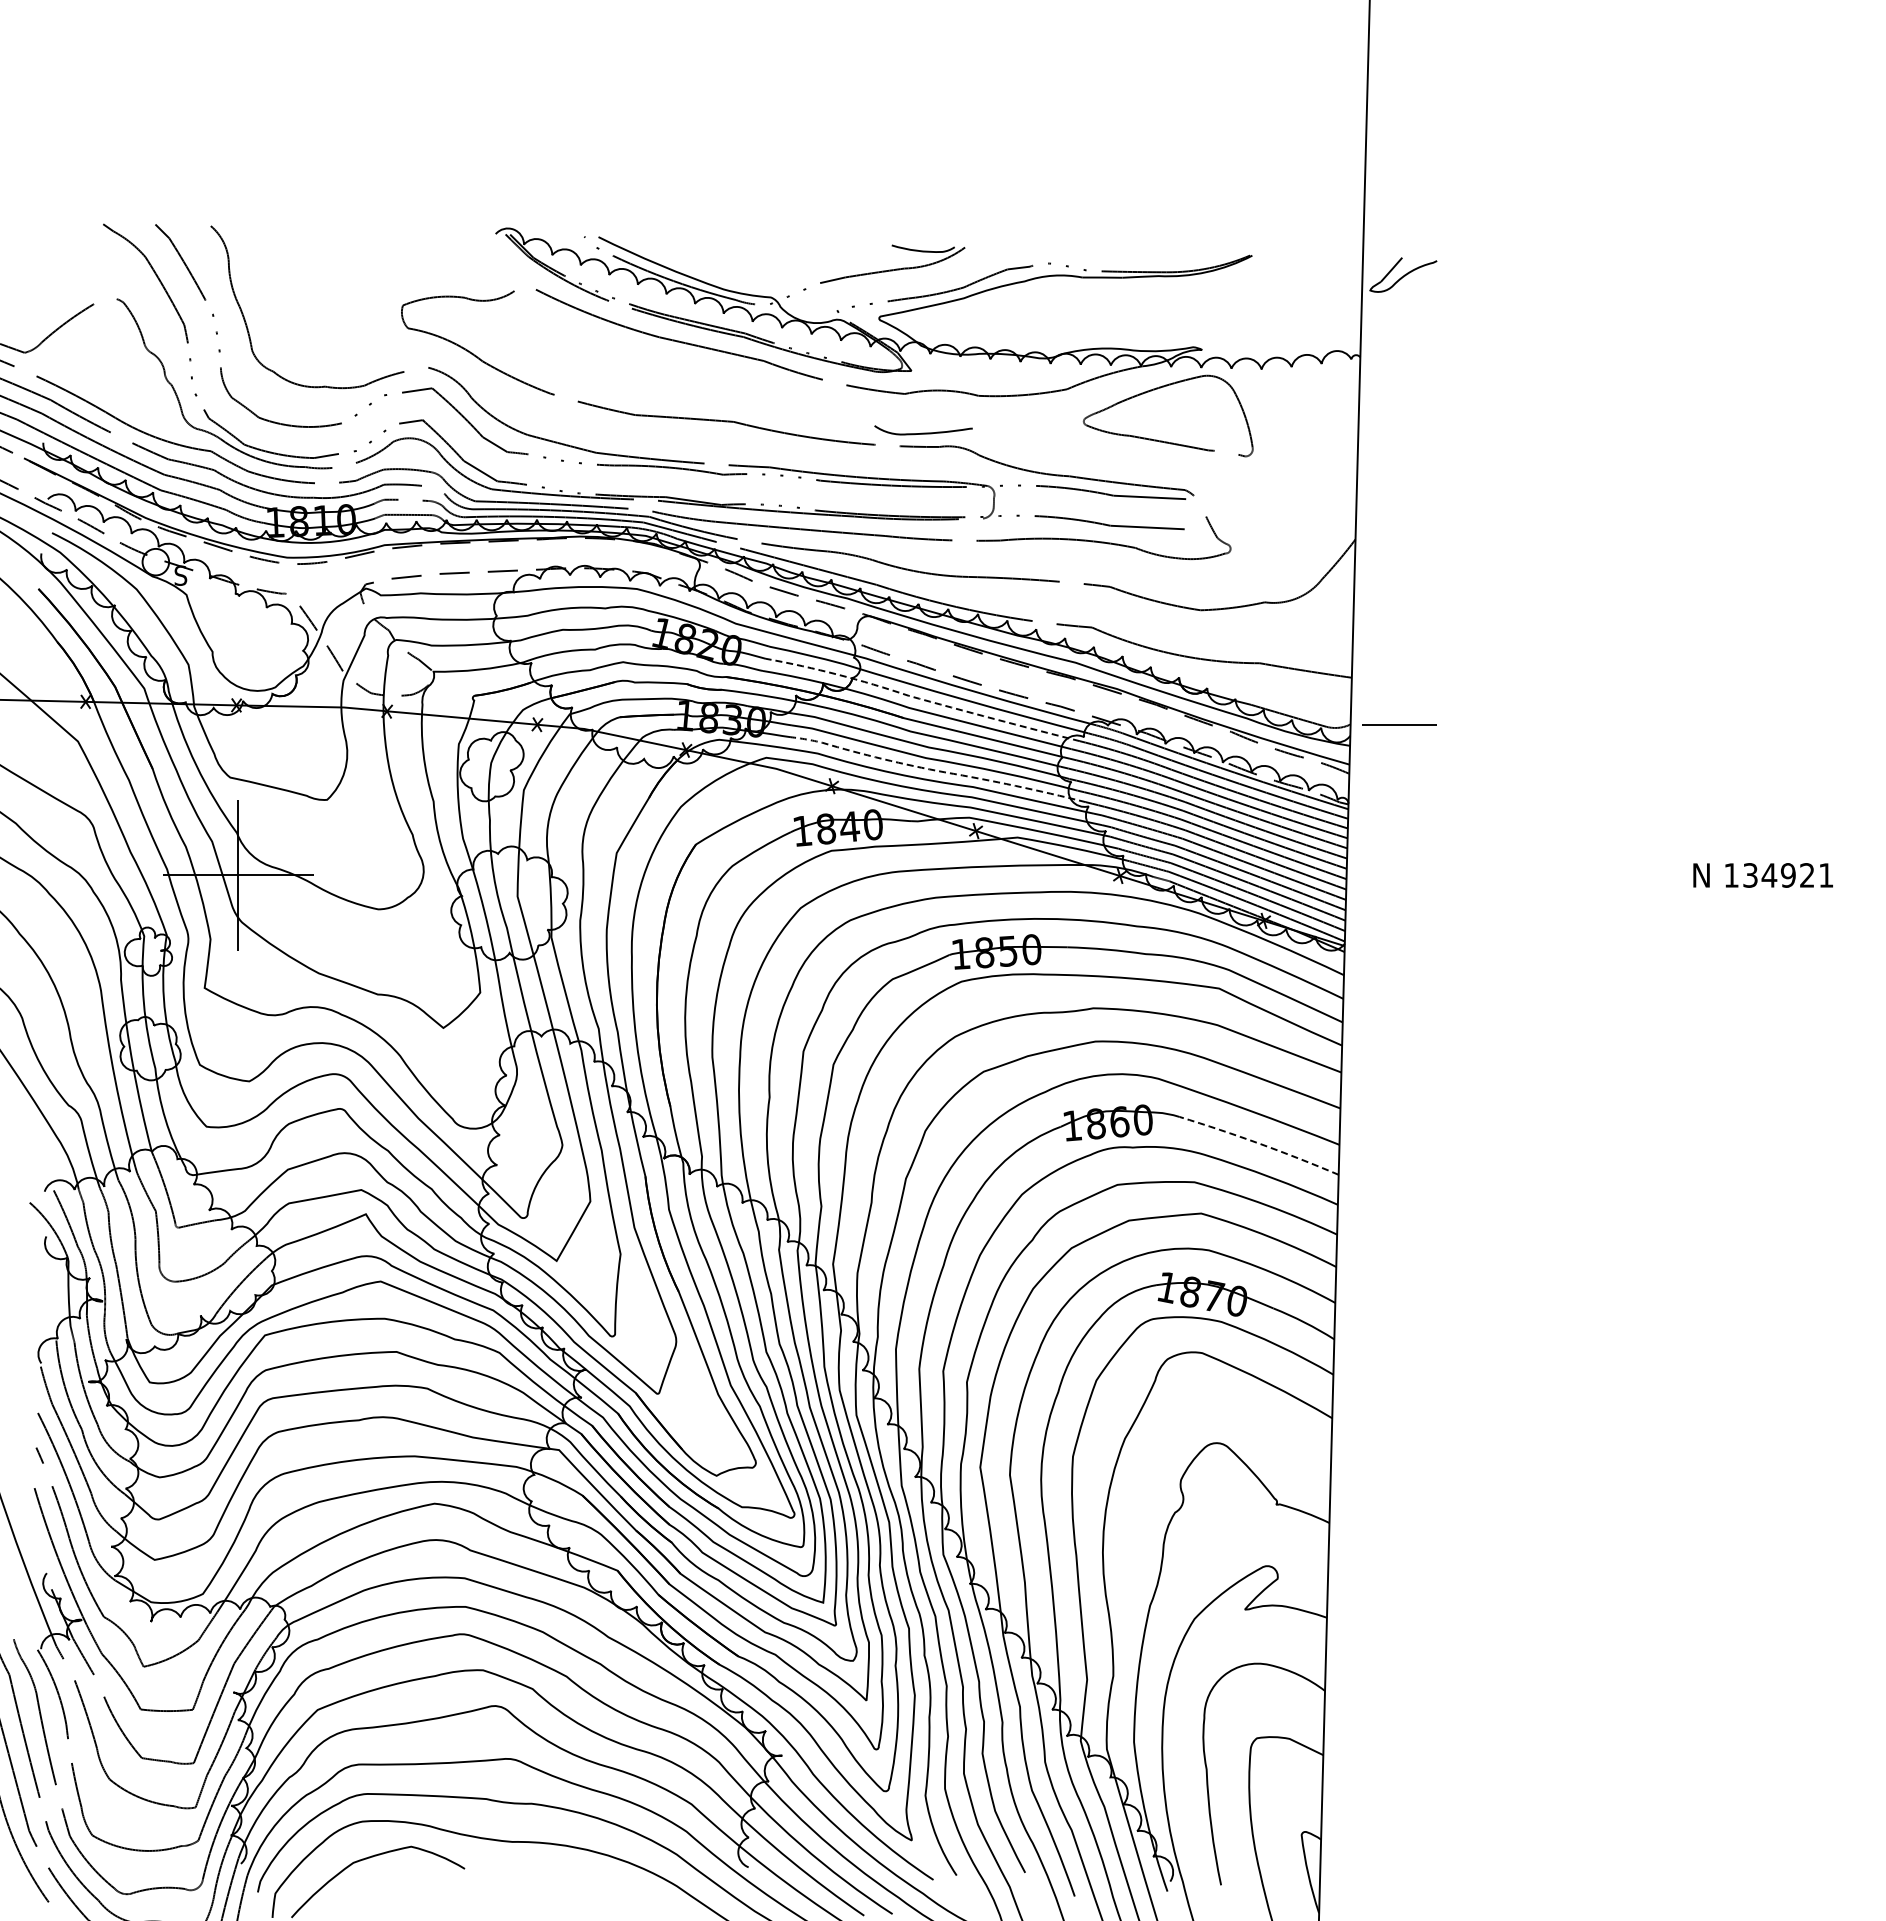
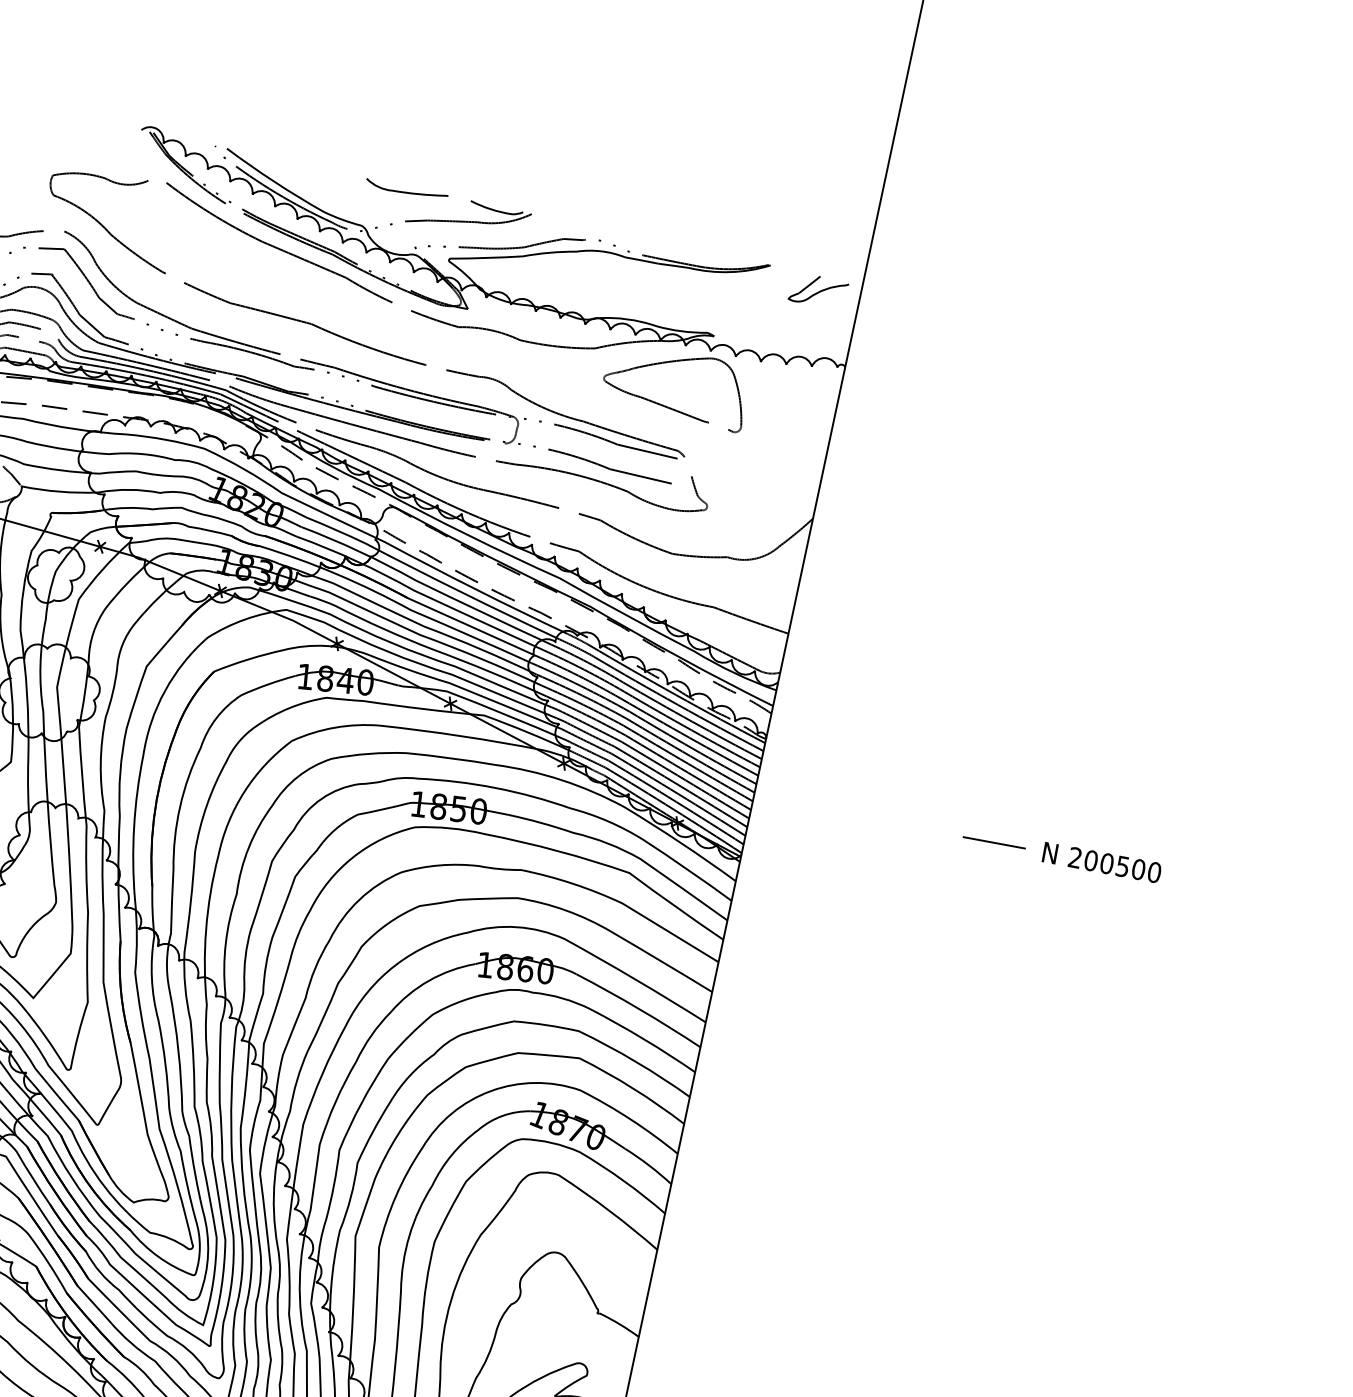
part: (1403, 274) -> (818, 290), moved
curve: (923, 432) -> (406, 191), moved
line: (919, 698) -> (423, 584), dashed -> solid
line: (1399, 724) -> (994, 842), moved
line: (937, 770) -> (427, 647), dashed -> solid
text: (1778, 875) -> (1114, 865), 134921 -> 200500
line: (1259, 1143) -> (639, 1008), dashed -> solid

